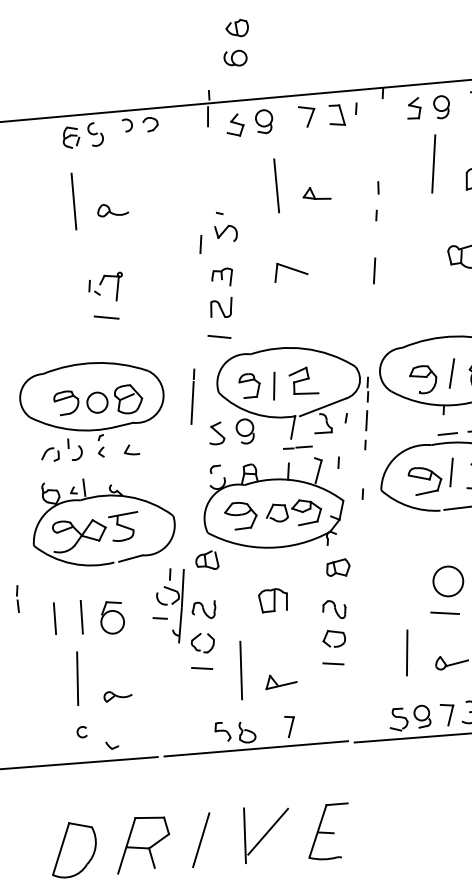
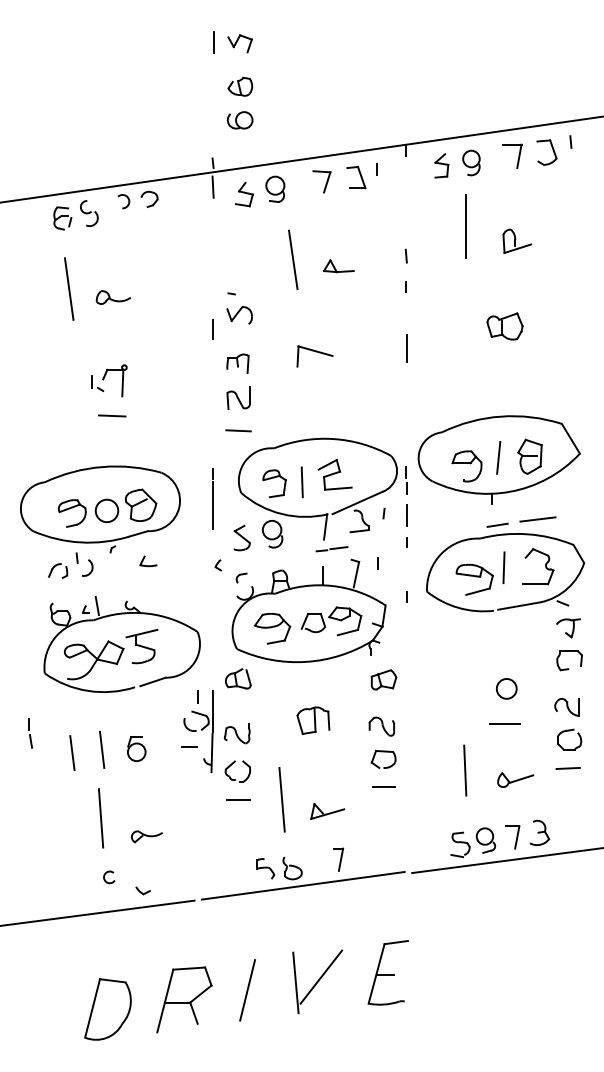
part: (100, 452) -> (217, 565), moved
circle: (448, 581) -> (506, 688), size x0.6
part: (112, 617) -> (136, 748), size x0.7

